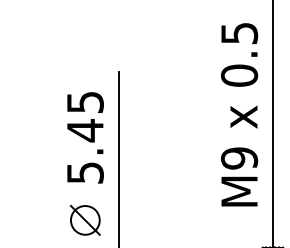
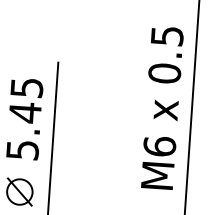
text: (239, 158) -> (159, 146), M9 -> M6

